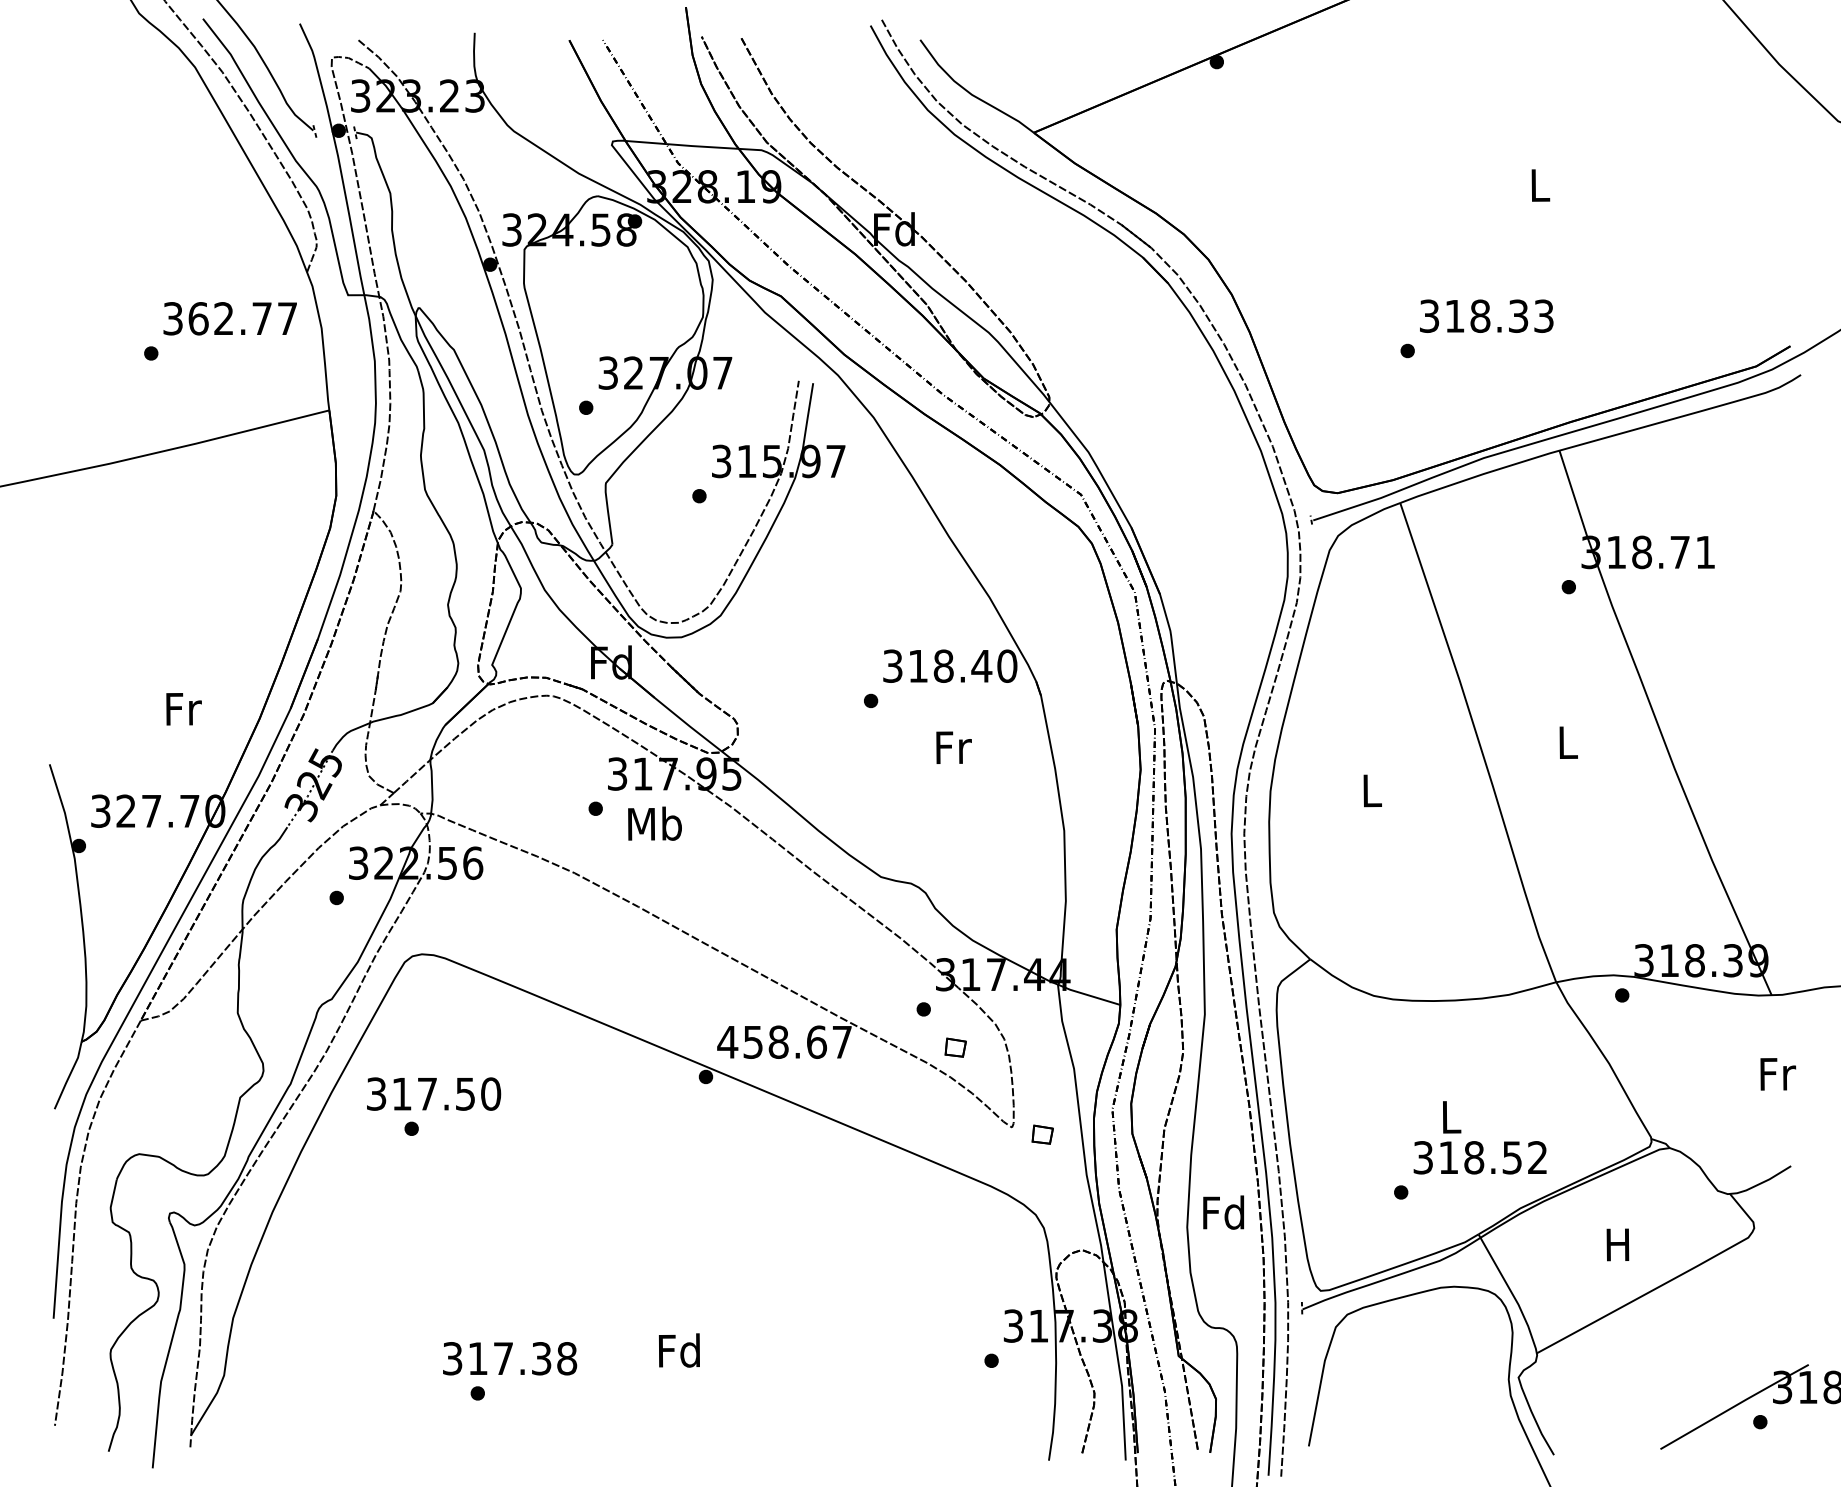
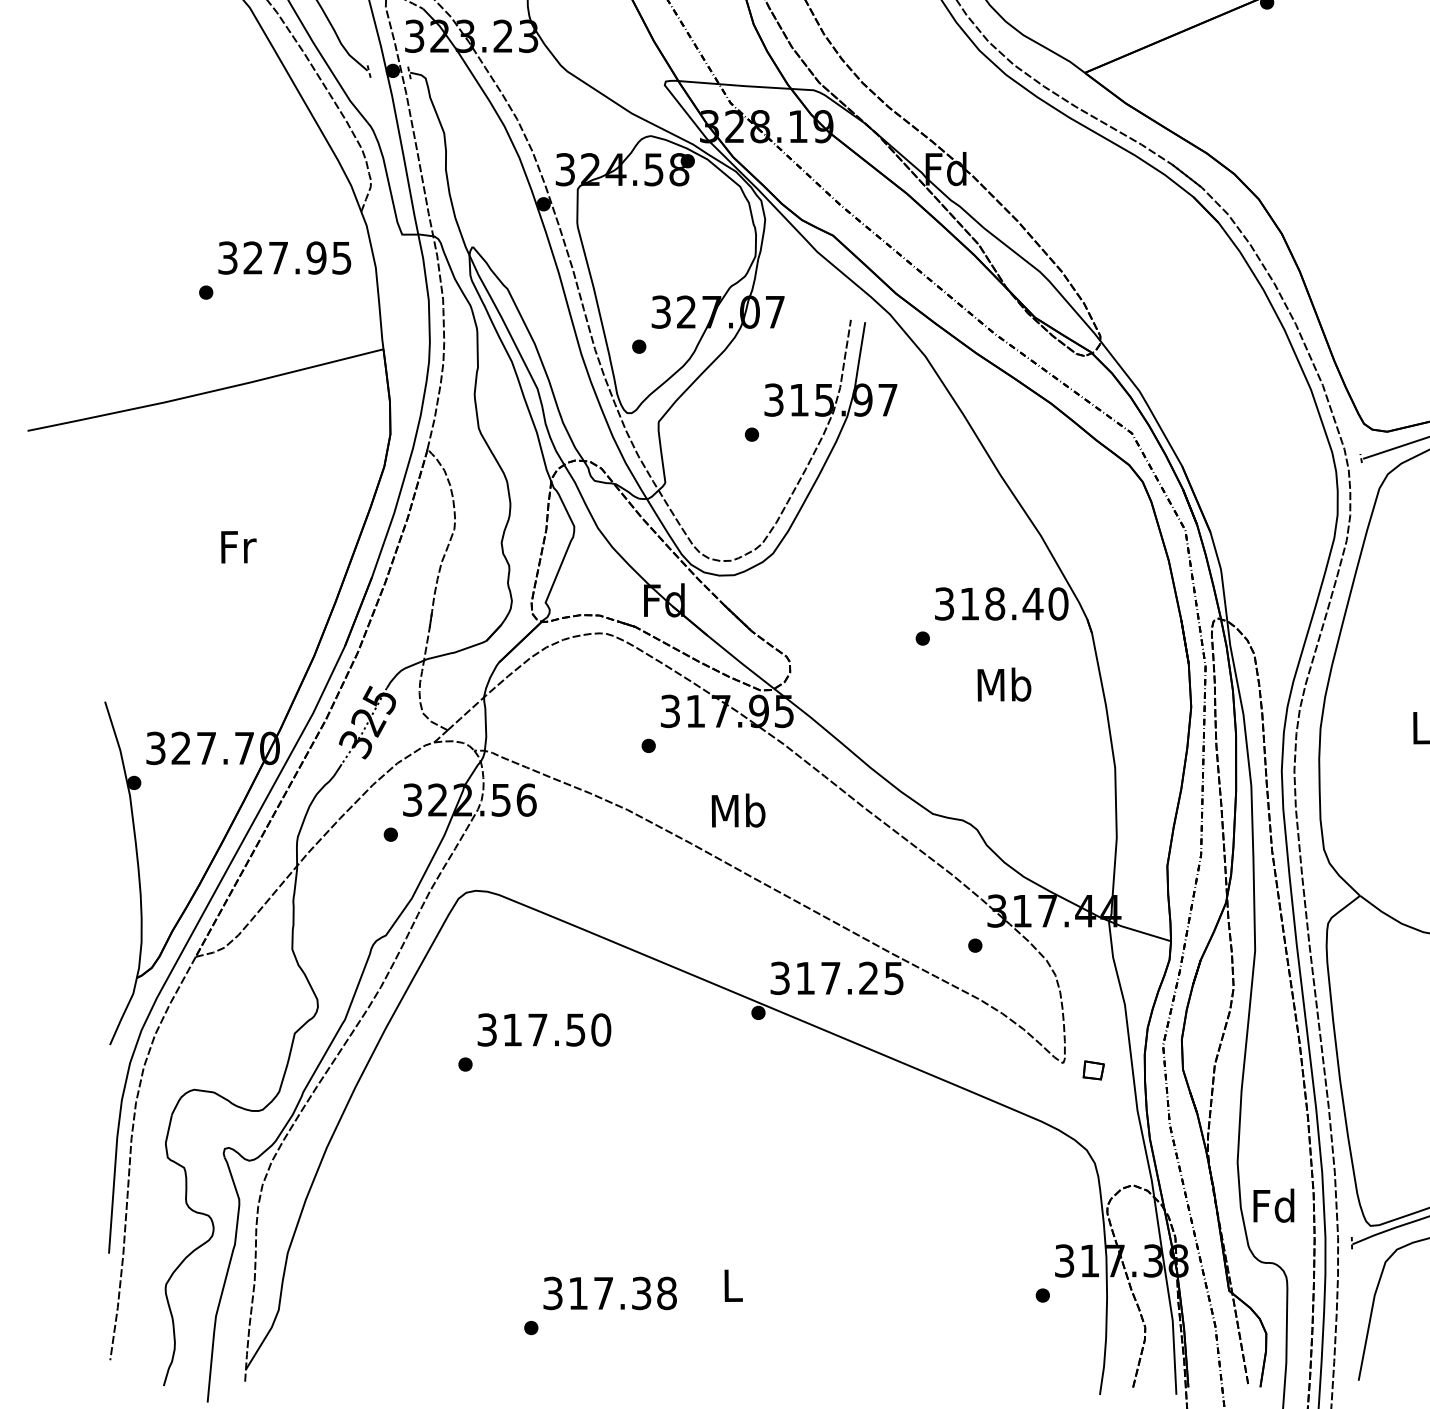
text: (242, 318) -> (297, 257), 362.77 -> 327.95
text: (183, 709) -> (238, 547), moved
text: (952, 747) -> (1003, 684), Fr -> Mb
text: (654, 823) -> (738, 810), moved
text: (784, 1041) -> (836, 977), 458.67 -> 317.25
part: (955, 1047) -> (1006, 983), removed
text: (434, 1093) -> (544, 1029), moved
text: (1223, 1212) -> (1273, 1205), moved
text: (678, 1350) -> (731, 1285), Fd -> L
text: (510, 1358) -> (610, 1293), moved

